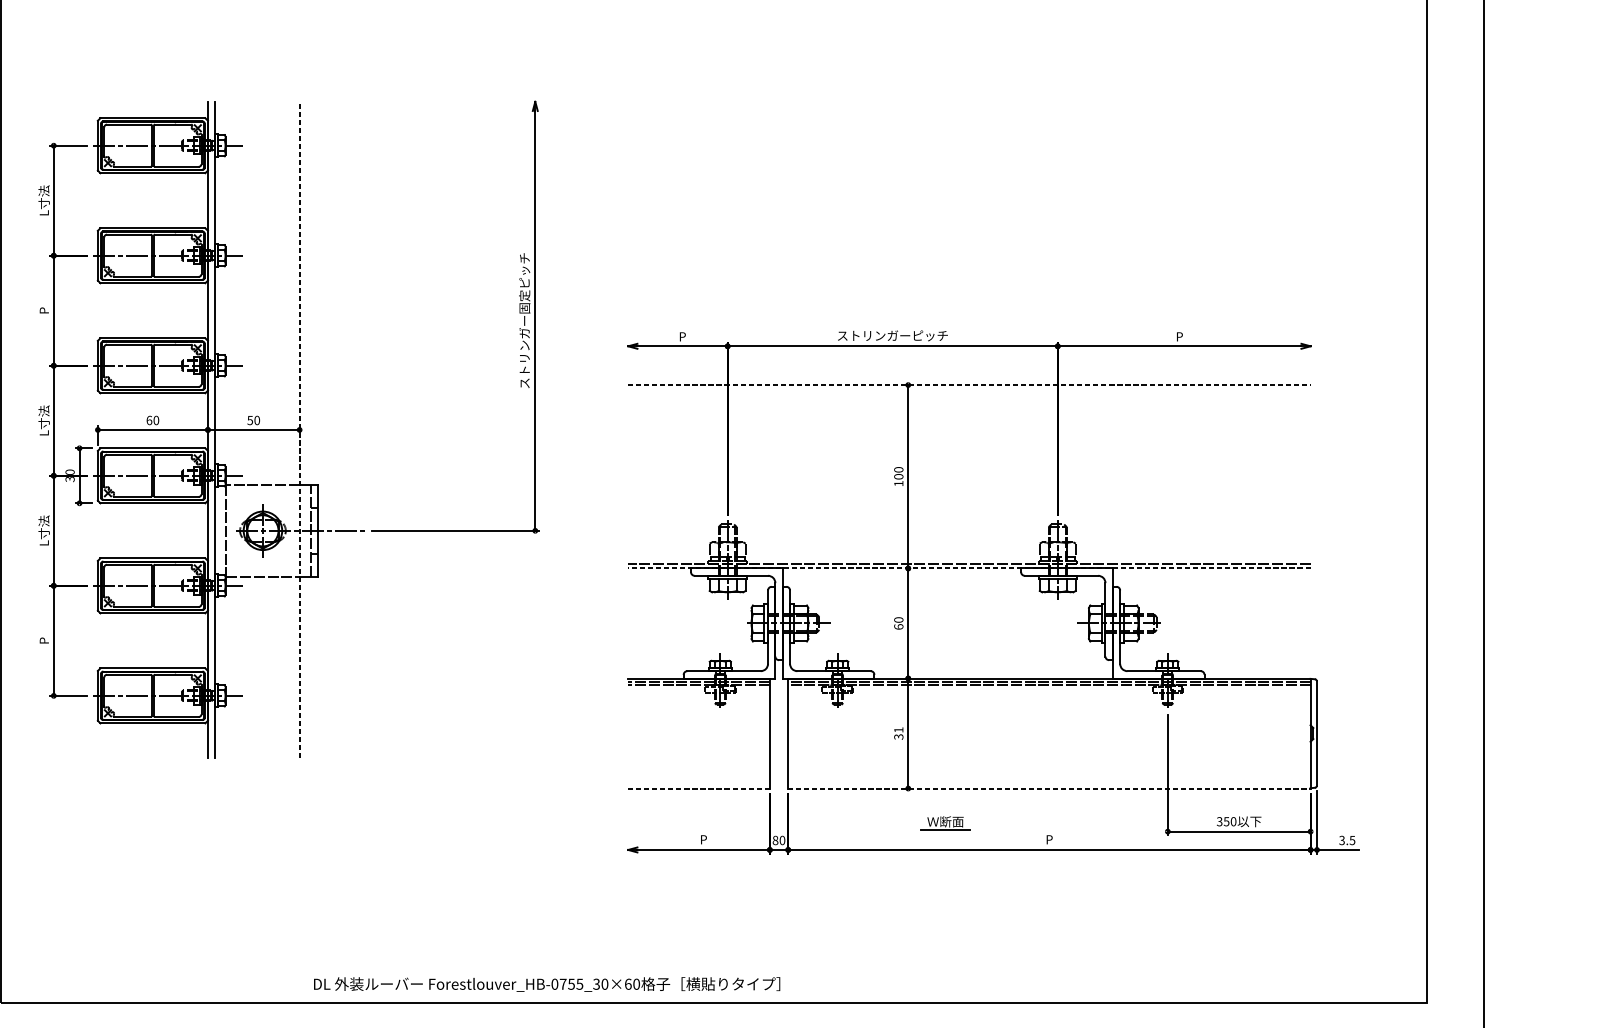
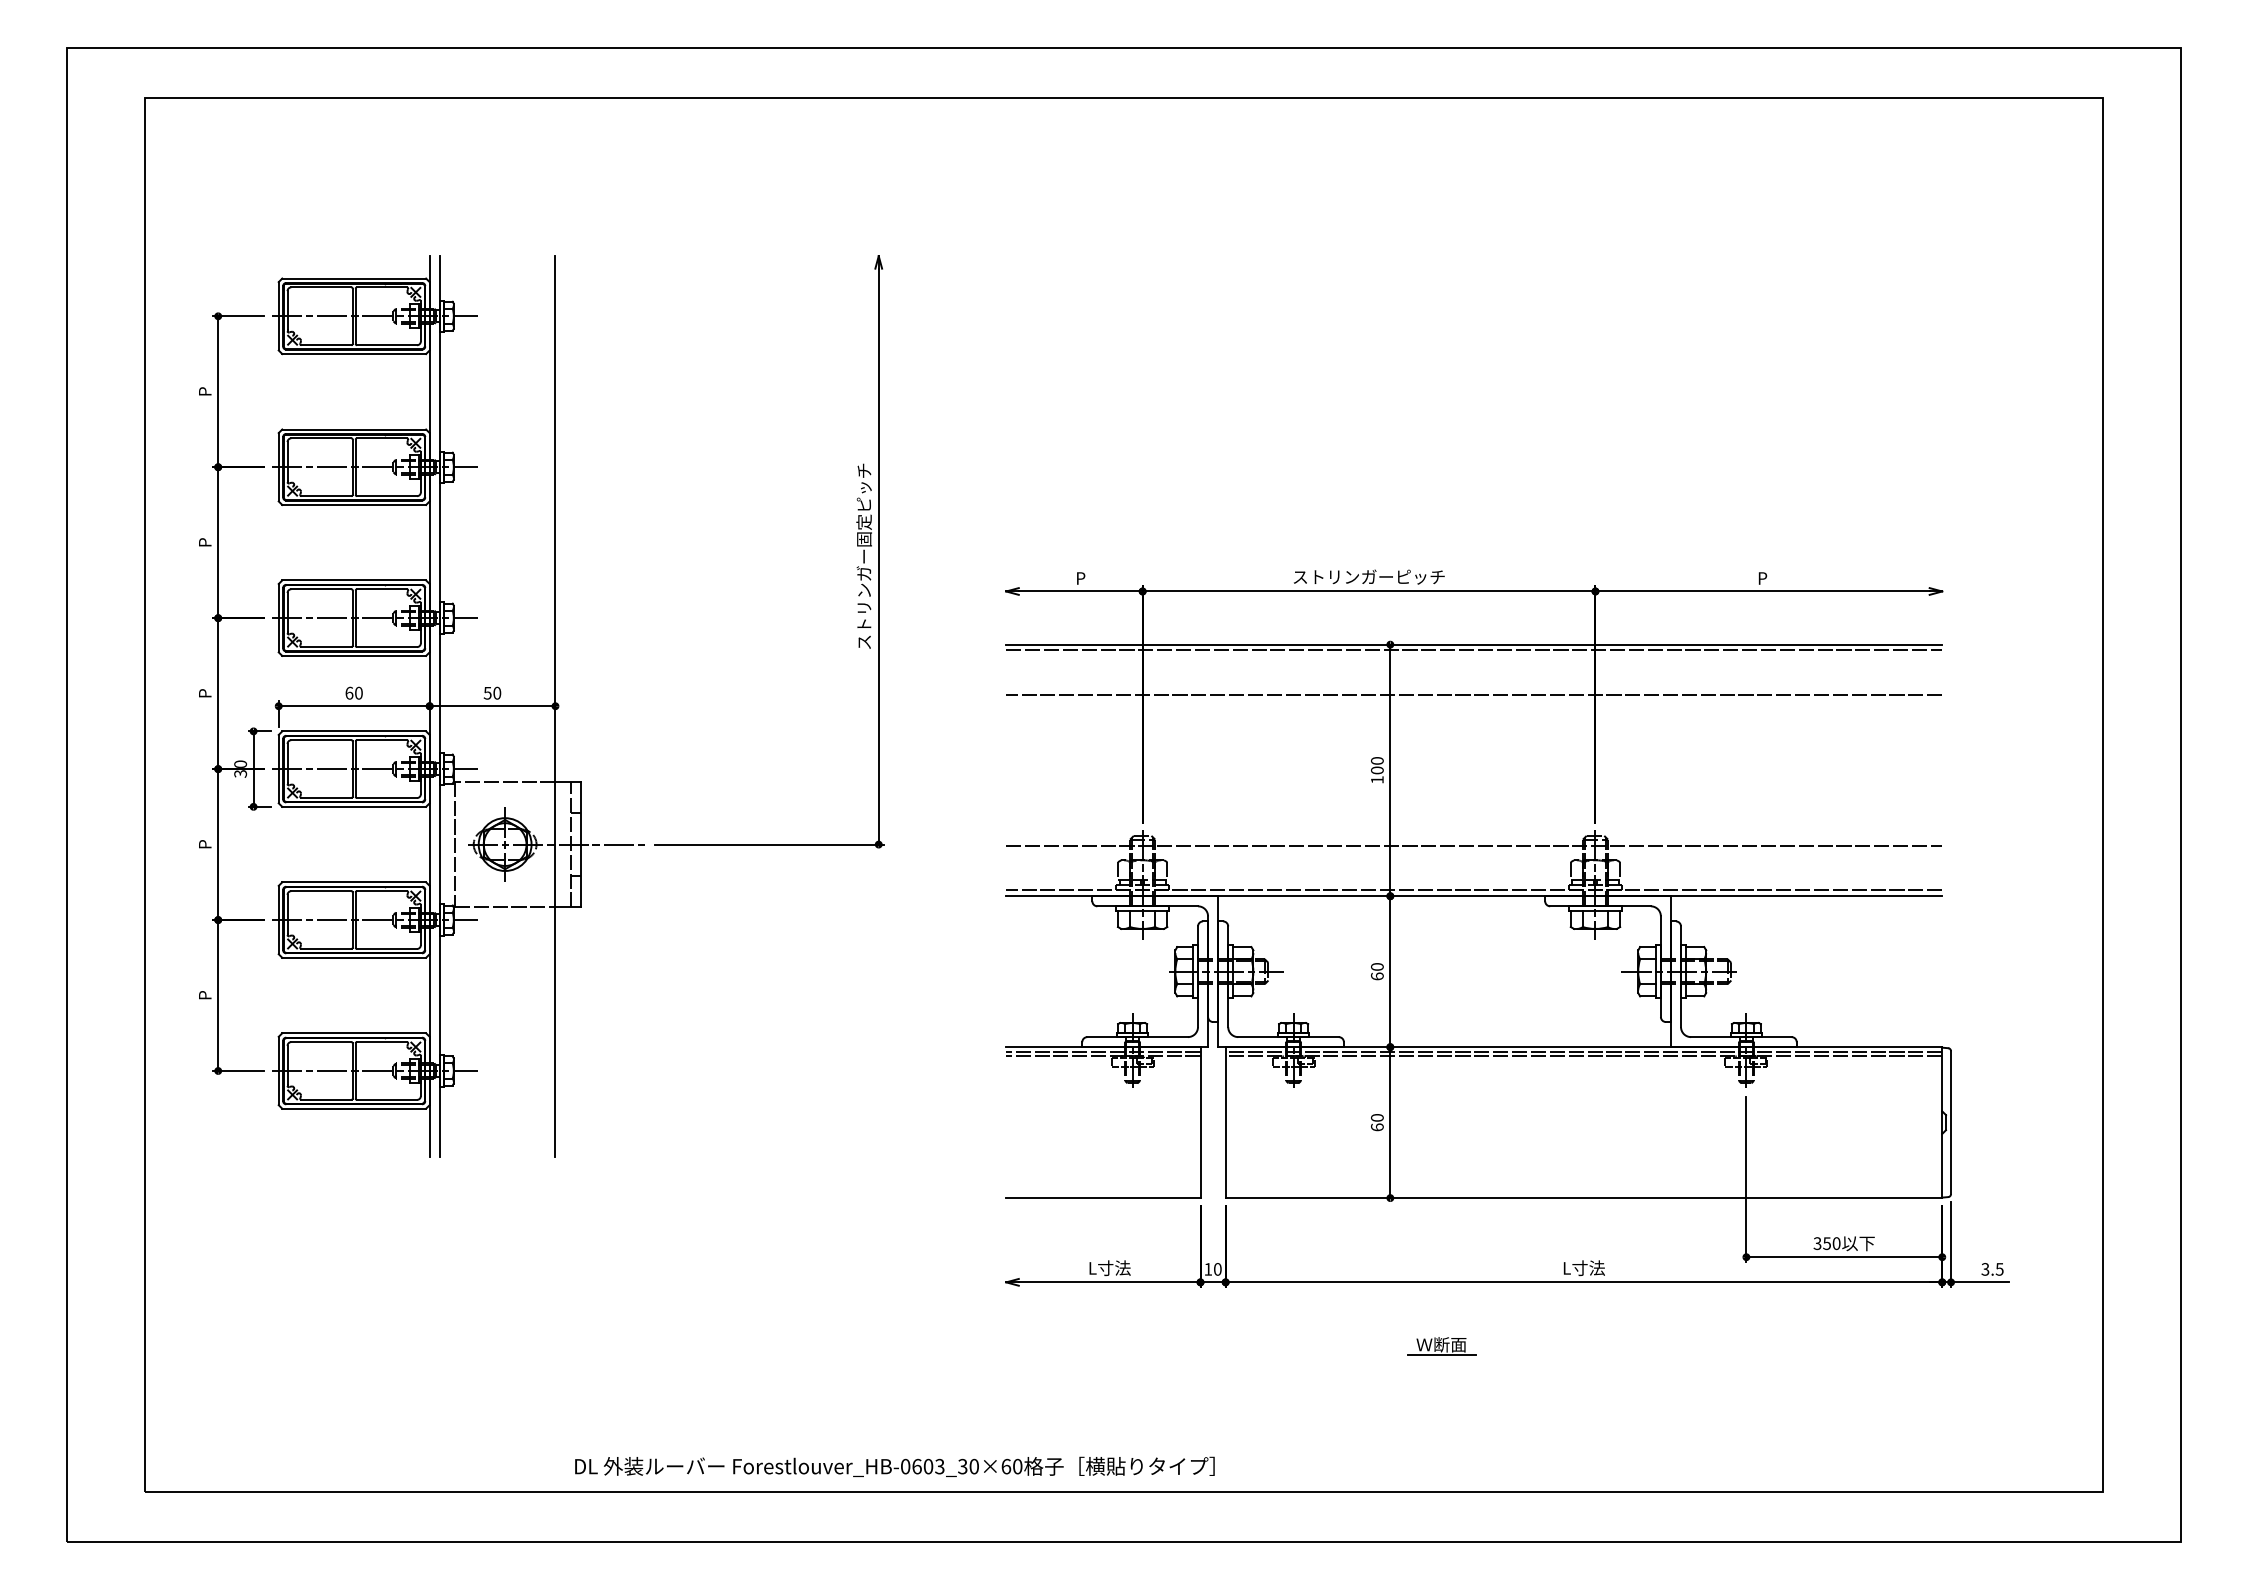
text: (43, 199) -> (204, 390), L寸法 -> P
line: (969, 384) -> (1474, 644), dashed -> solid
line: (969, 389) -> (1474, 650), added
text: (43, 419) -> (204, 692), L寸法 -> P
line: (969, 422) -> (1474, 695), added
line: (299, 429) -> (555, 705), dashed -> solid
text: (43, 530) -> (204, 843), L寸法 -> P
line: (969, 531) -> (1474, 845), added
line: (969, 568) -> (1474, 896), dashed -> solid
text: (898, 733) -> (1377, 1122), 31 -> 60
line: (699, 788) -> (1103, 1198), dashed -> solid
line: (1049, 788) -> (1584, 1198), dashed -> solid
part: (945, 823) -> (1441, 1346), moved
text: (703, 839) -> (1109, 1268), P -> L寸法
text: (1049, 839) -> (1583, 1268), P -> L寸法
text: (775, 840) -> (1208, 1269), 80 -> 10
text: (571, 984) -> (928, 1466), Forestlouver_HB-0755_30×60 -> Forestlouver_HB-0603_30×60

